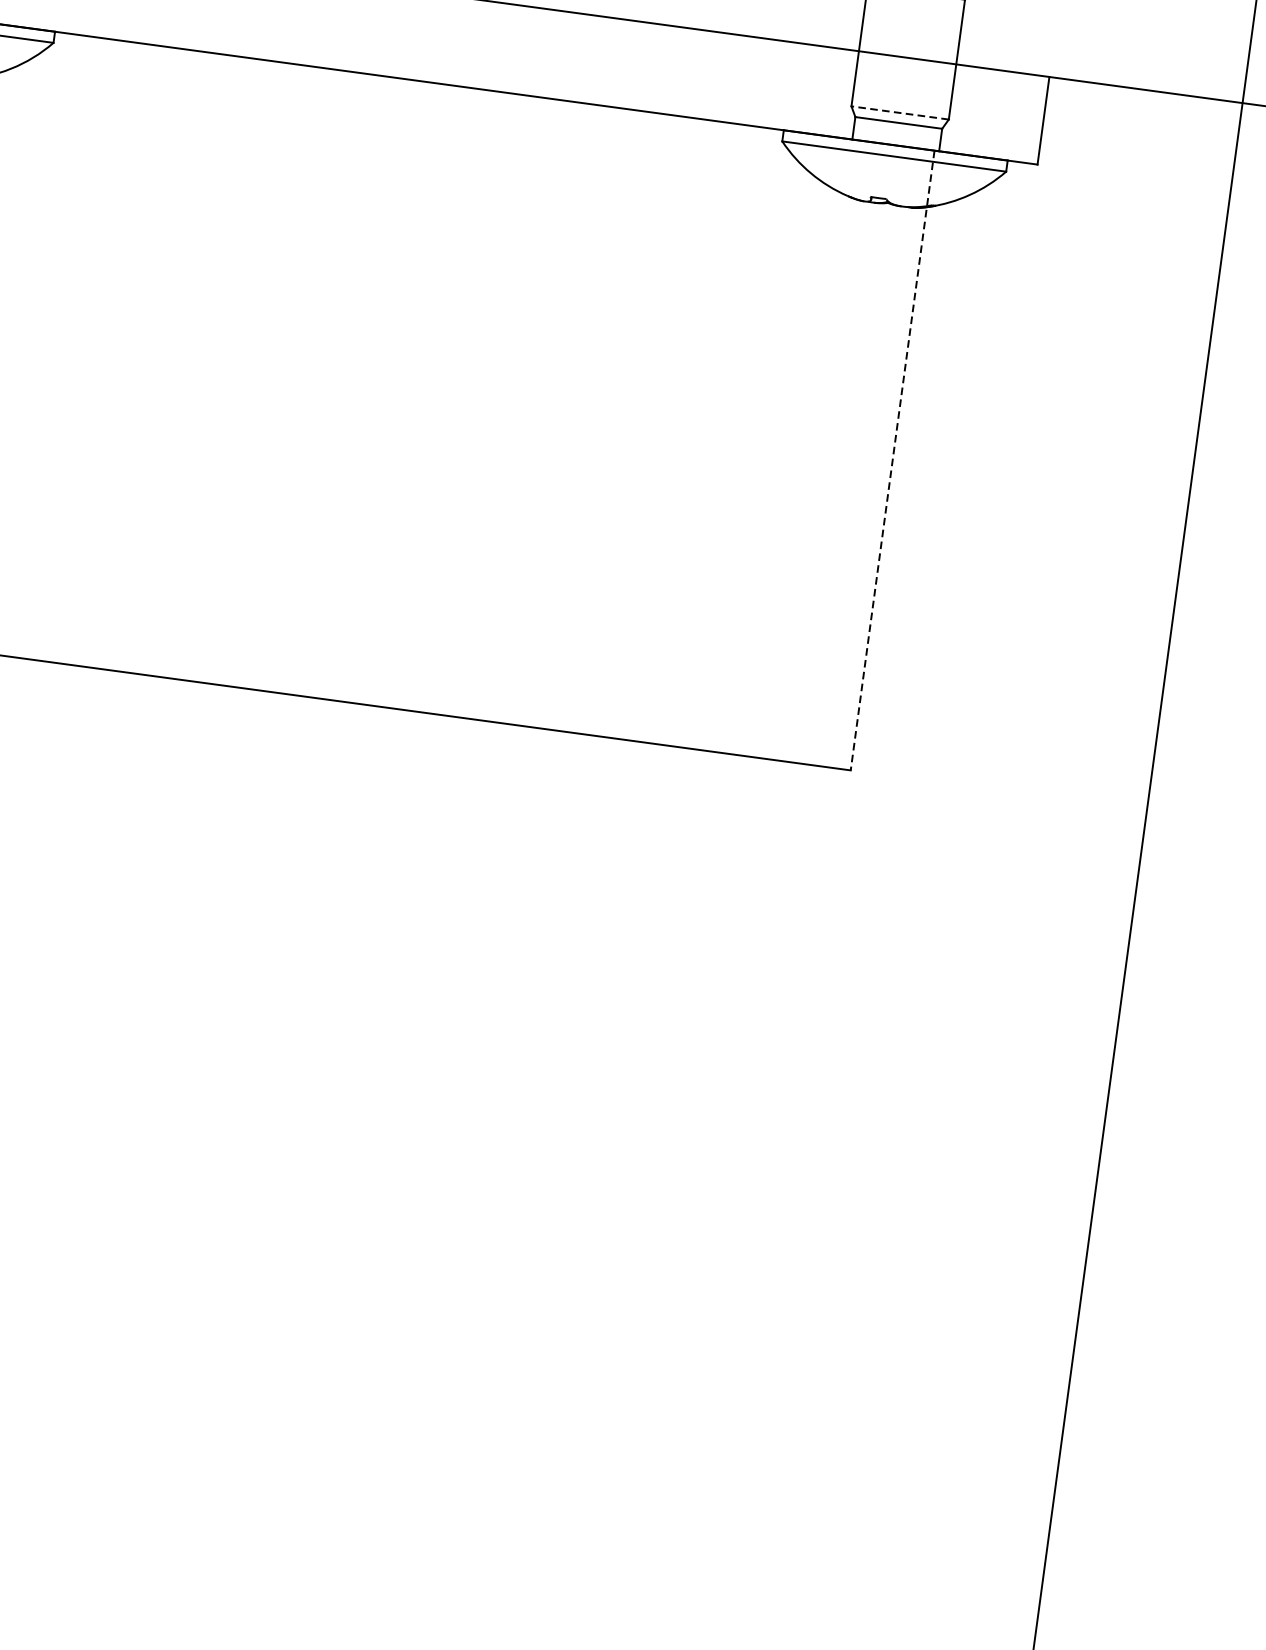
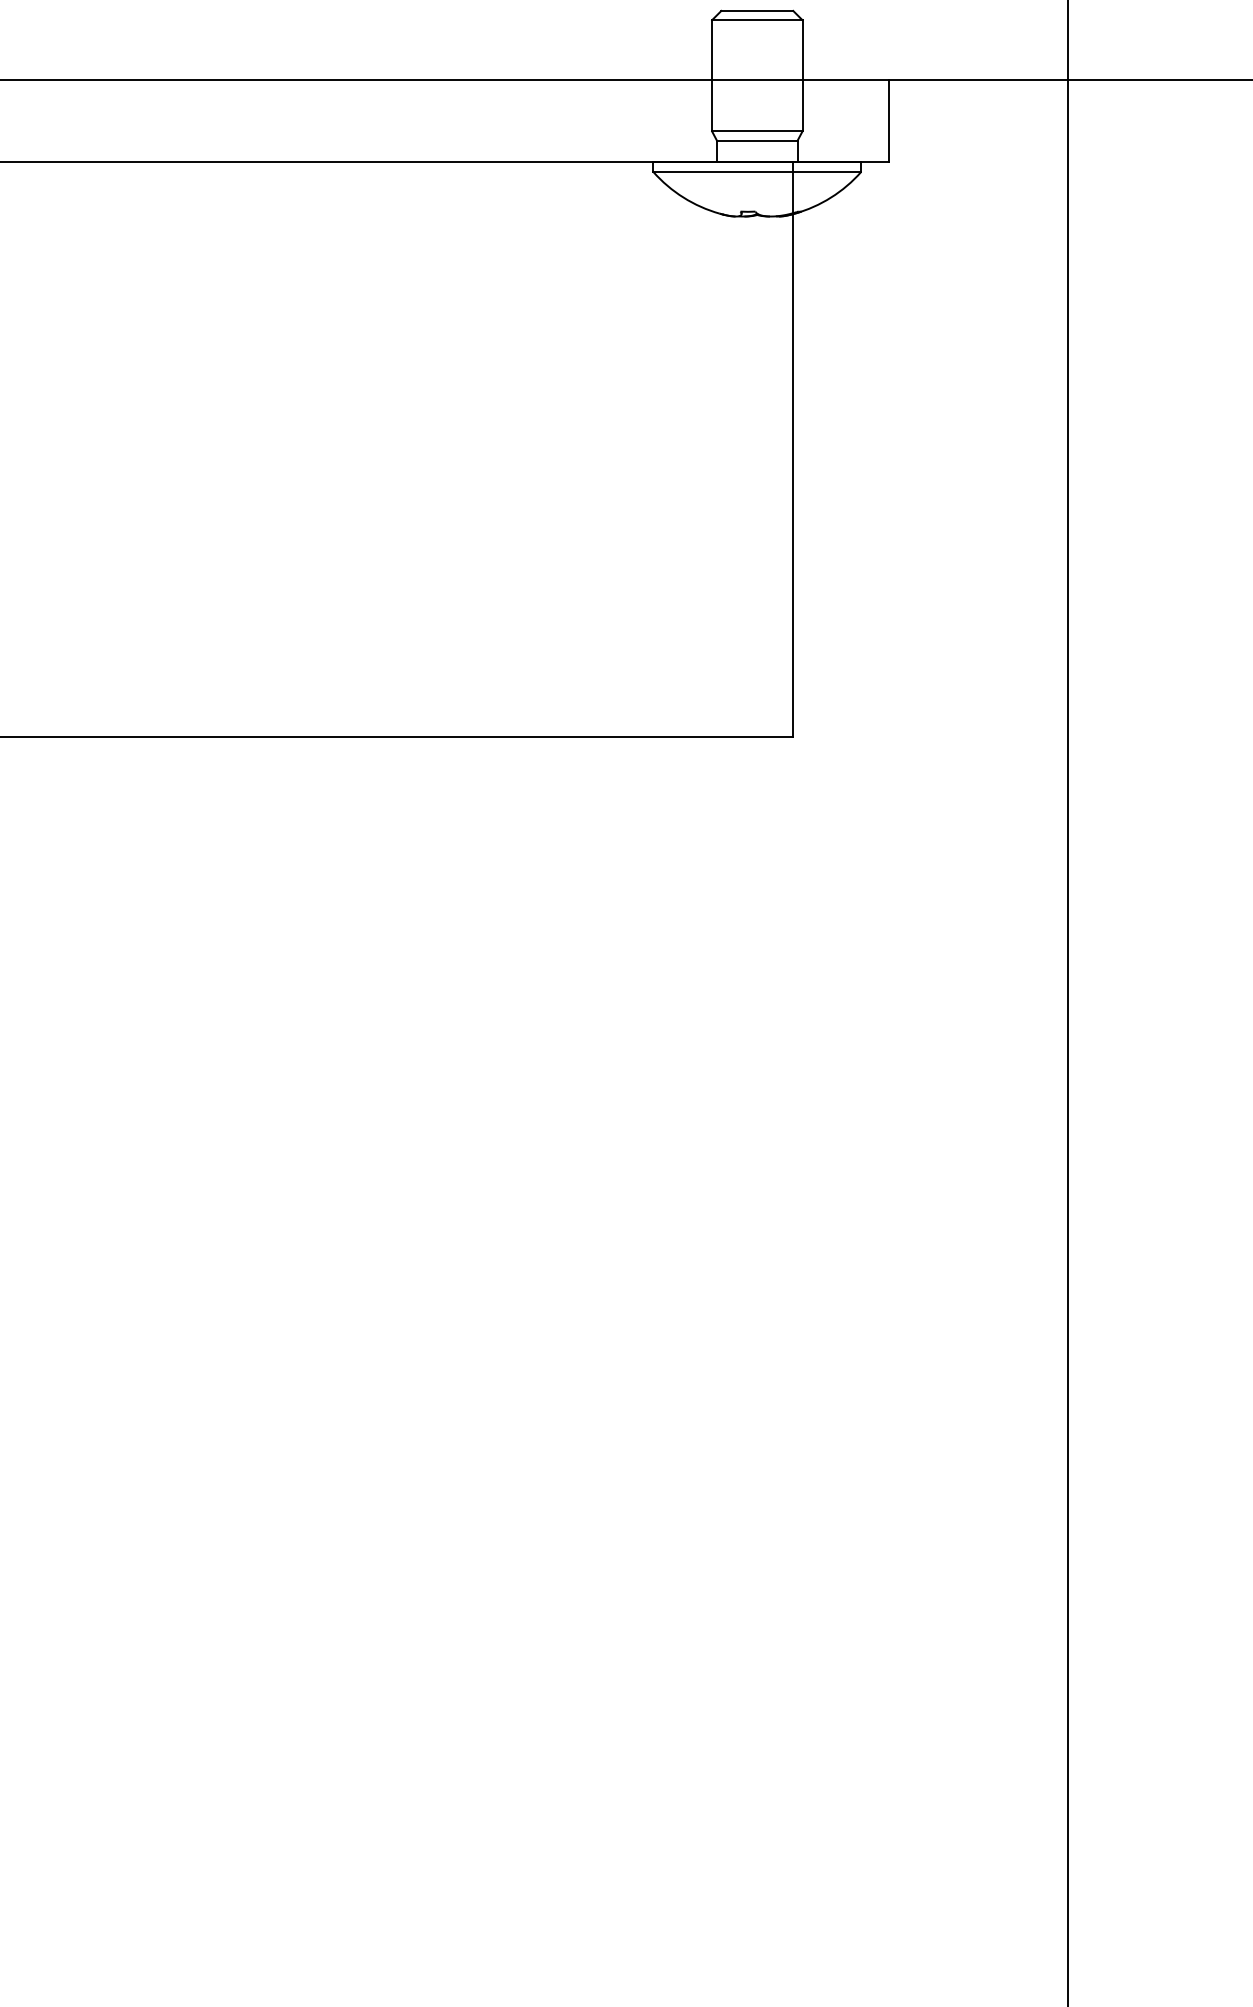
line: (899, 112) -> (756, 131), dashed -> solid
line: (892, 460) -> (793, 449), dashed -> solid

